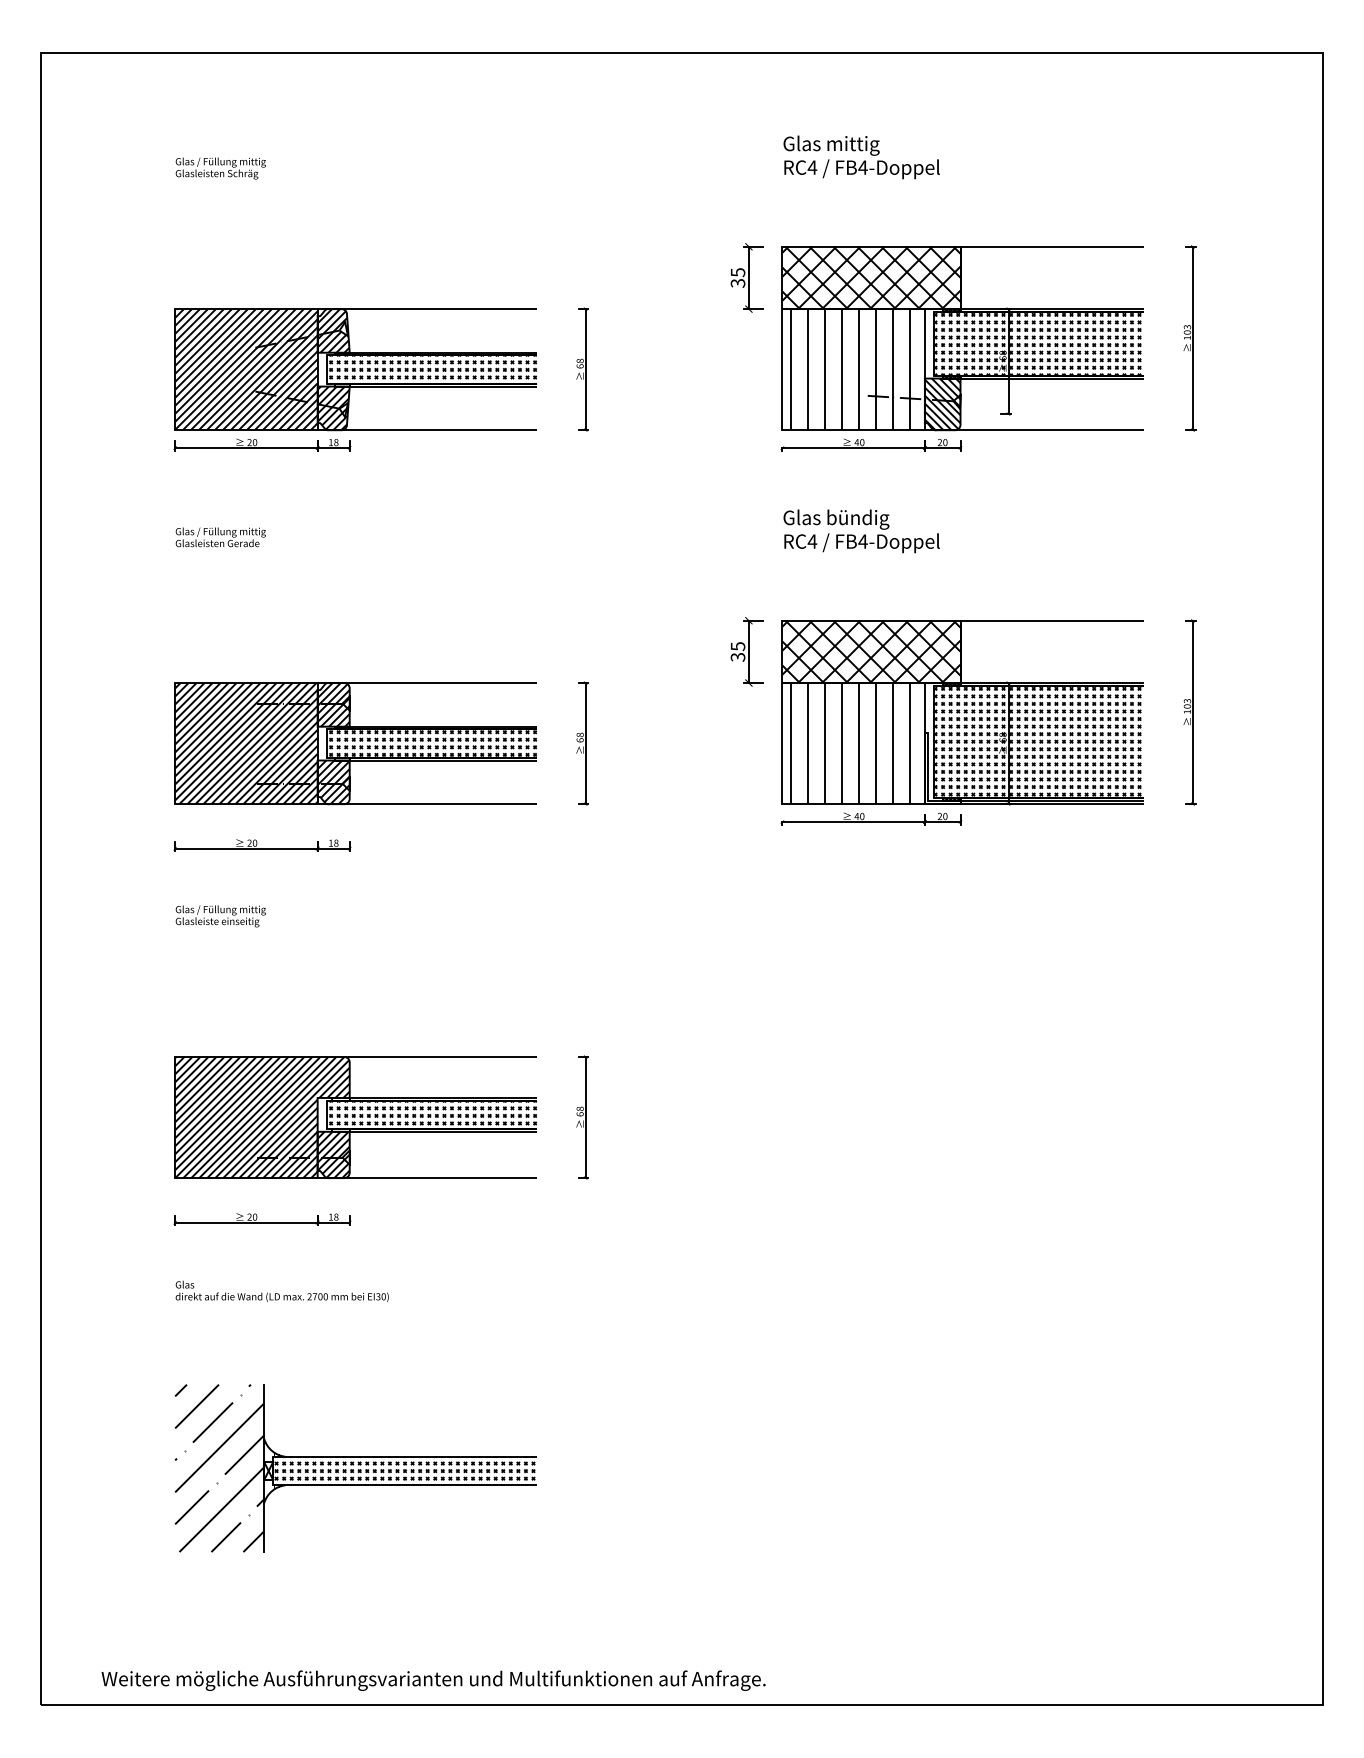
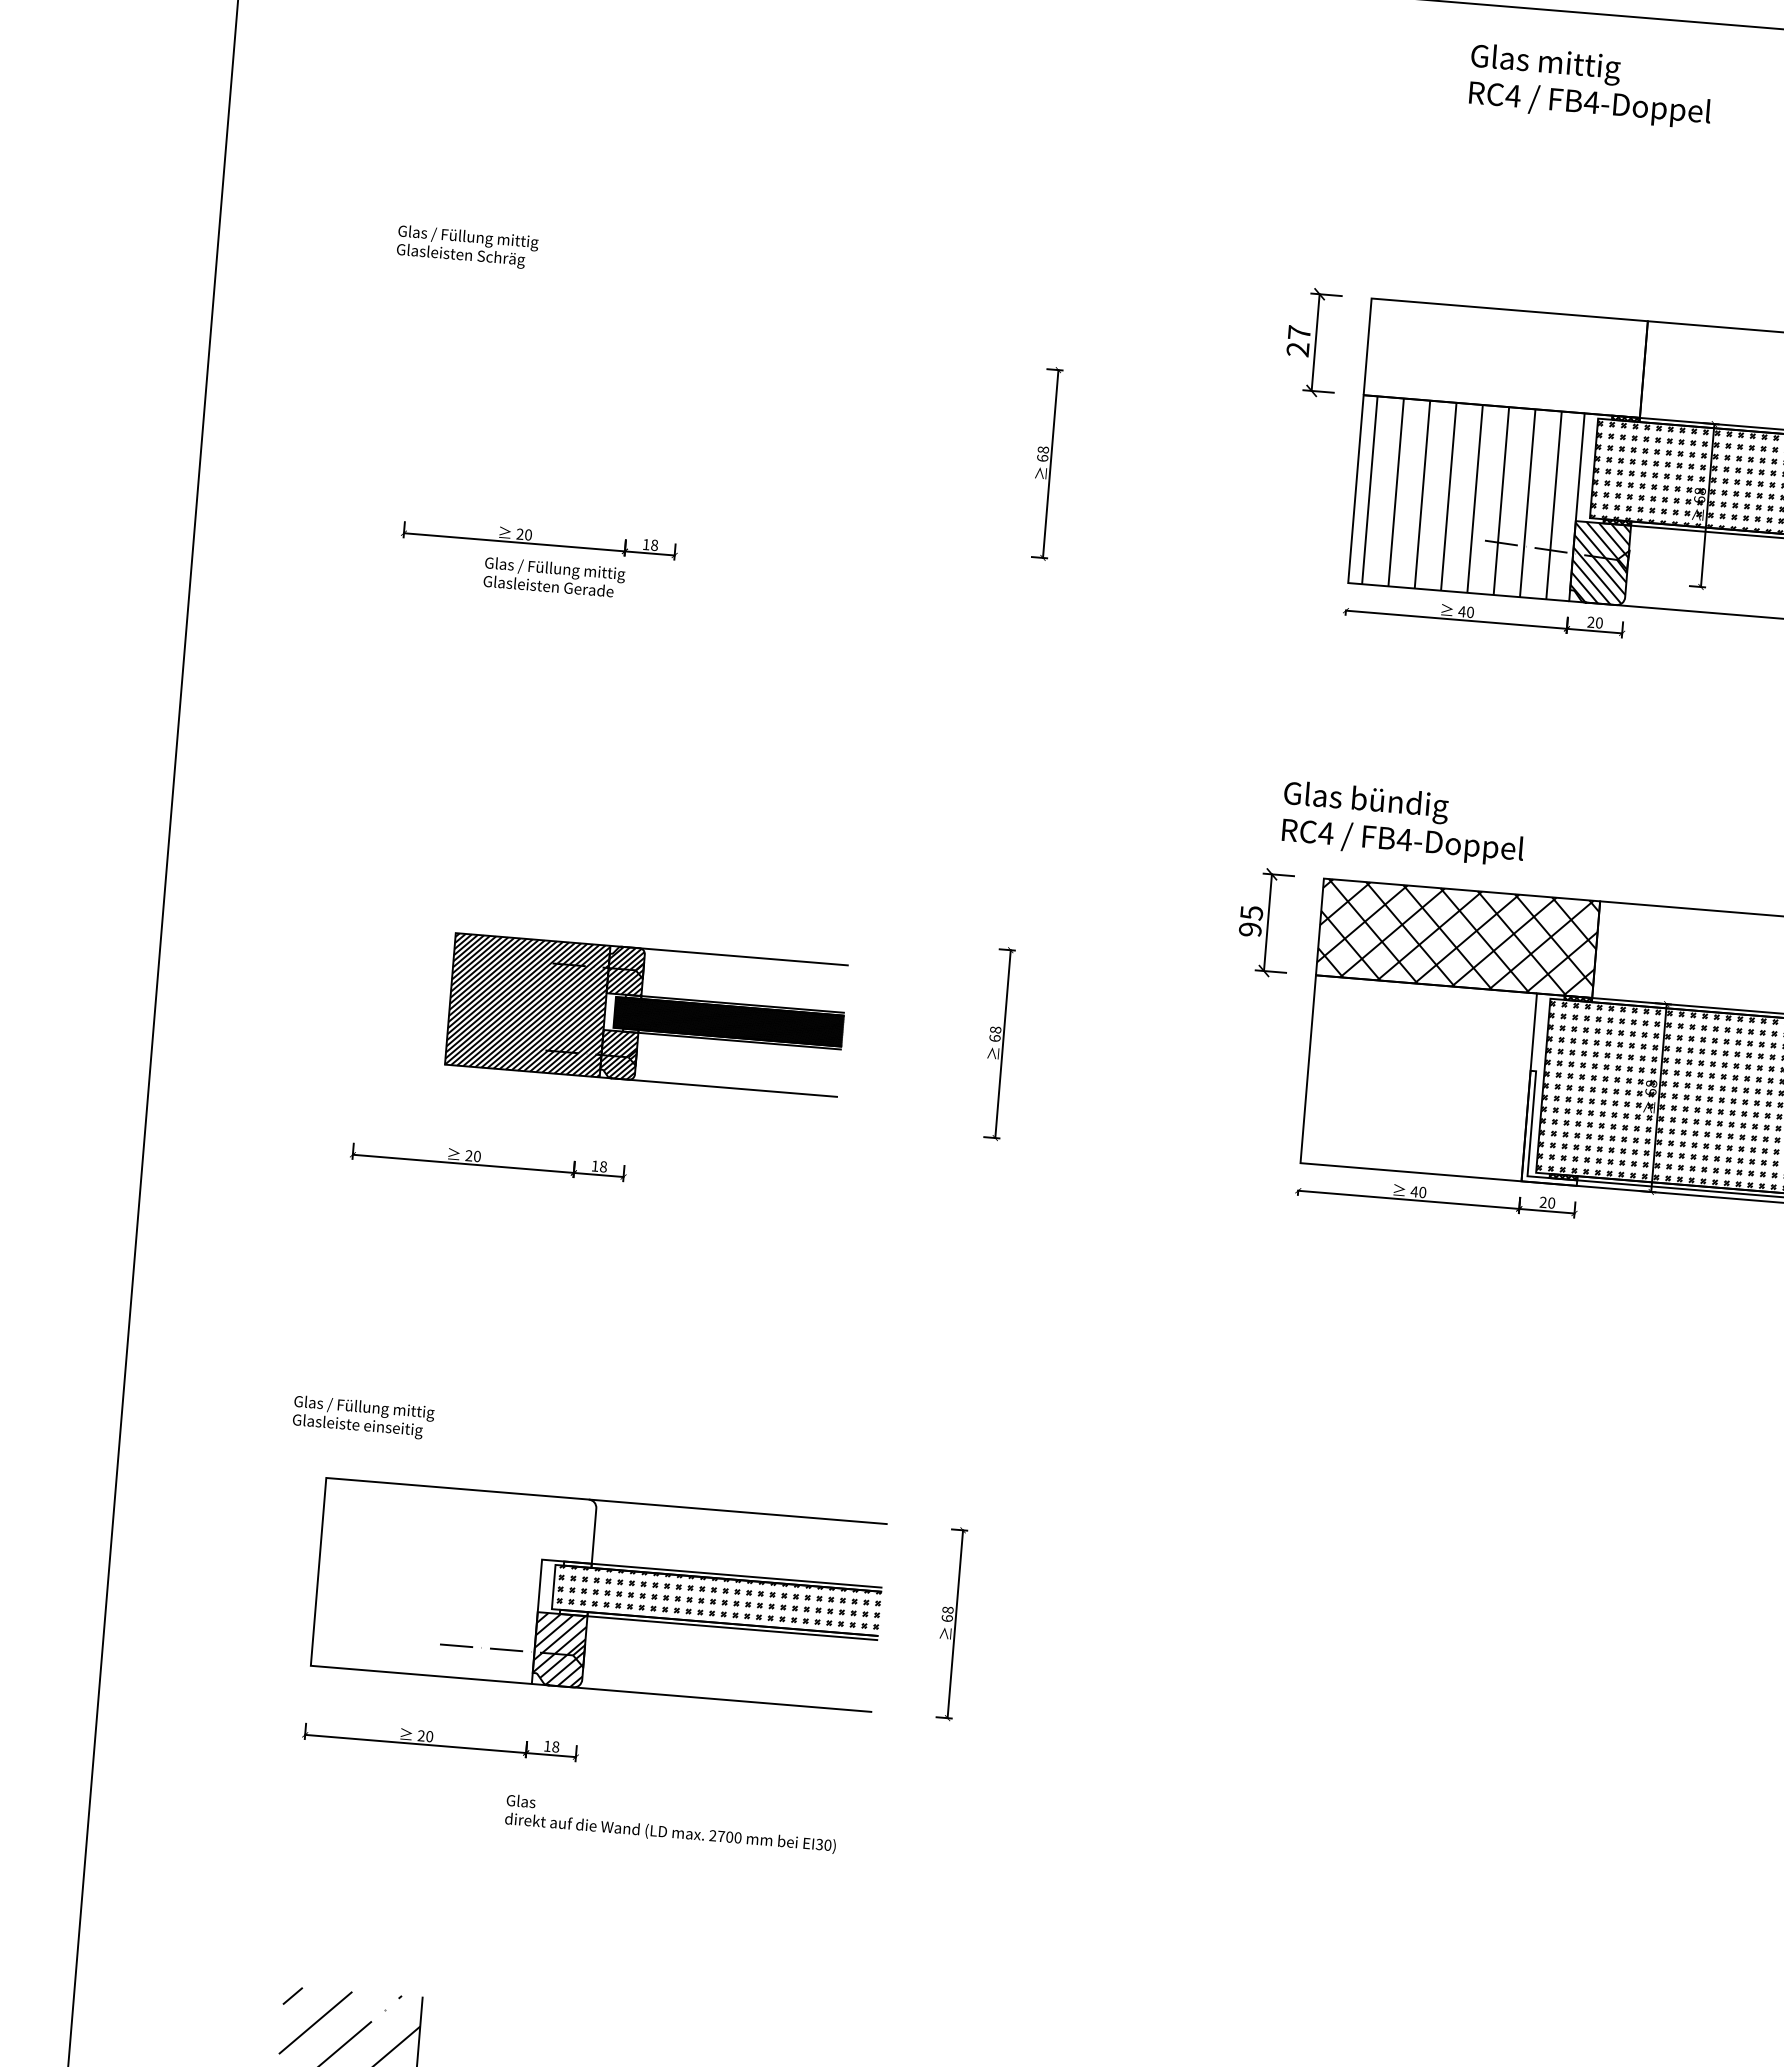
text: (861, 157) -> (1590, 86), moved
text: (220, 168) -> (467, 247), moved
text: (738, 277) -> (1299, 340), 35 -> 27
hatch: (871, 277) -> (1505, 357), removed
part: (355, 369) -> (693, 434), removed
text: (861, 531) -> (1403, 823), moved
text: (220, 537) -> (553, 577), moved
text: (738, 657) -> (1251, 930), 35 -> 95
part: (355, 743) -> (645, 1014), size x0.7
hatch: (850, 743) -> (1413, 1077), removed
text: (220, 916) -> (362, 1417), moved
hatch: (262, 1117) -> (454, 1582), removed
text: (281, 1290) -> (670, 1822), moved

